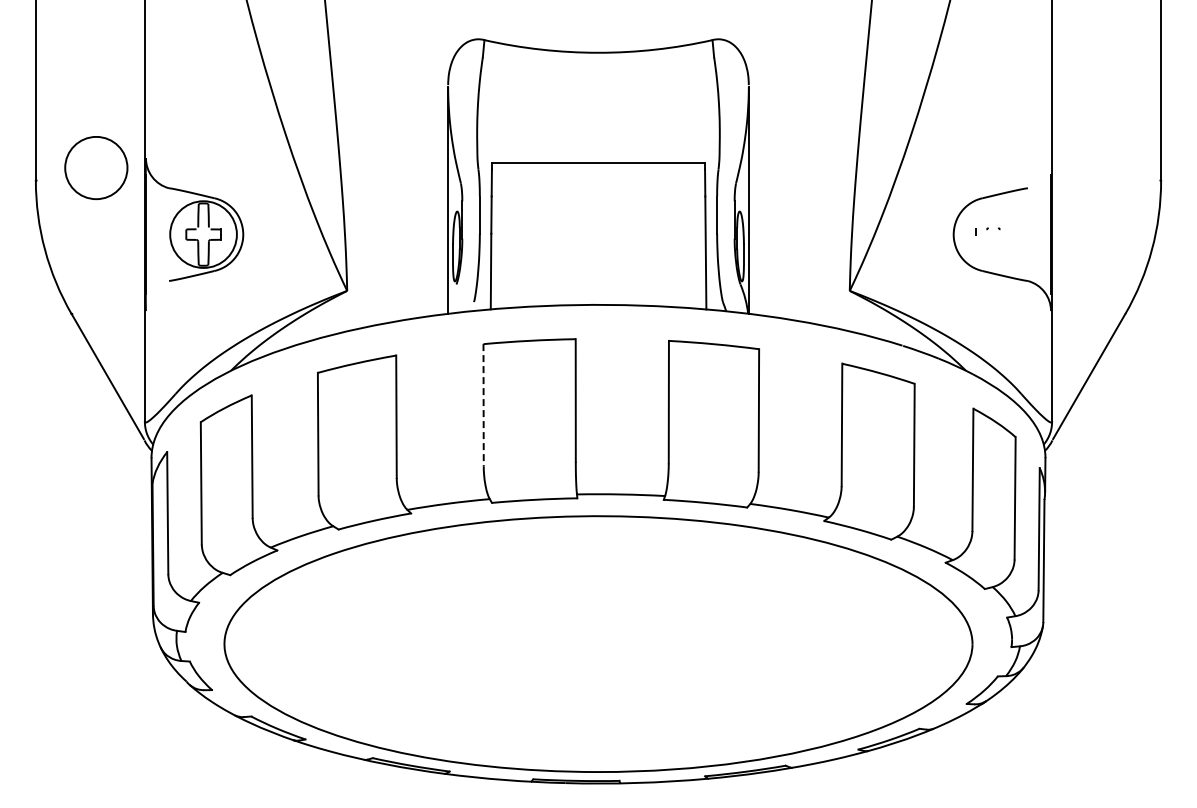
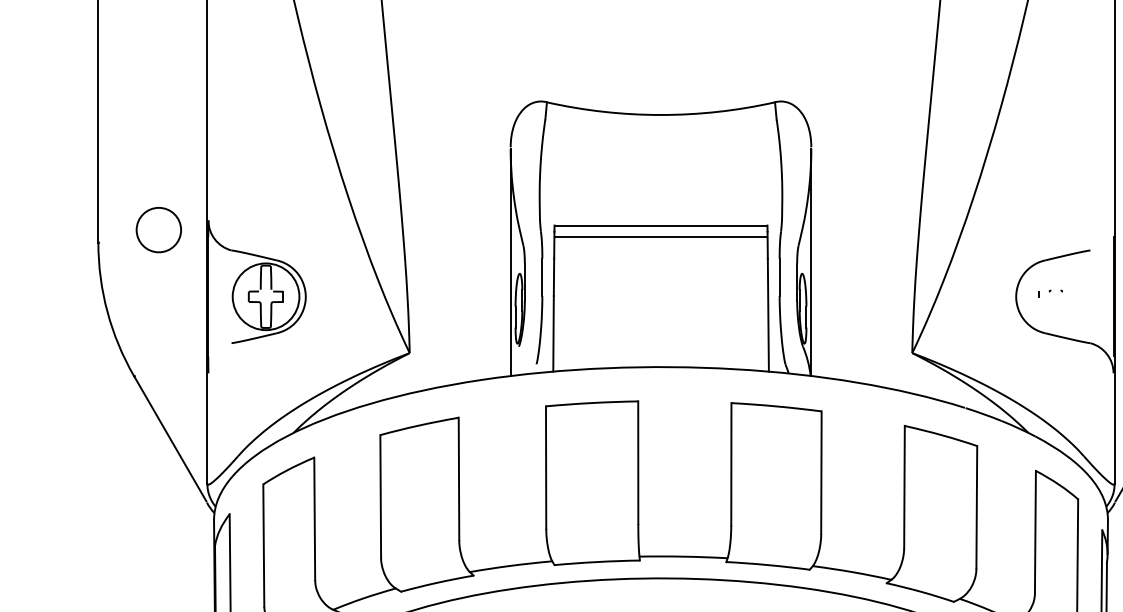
circle: (96, 167) -> (159, 229), size x0.71
line: (598, 175) -> (661, 237), added
line: (483, 405) -> (546, 467), dashed -> solid

